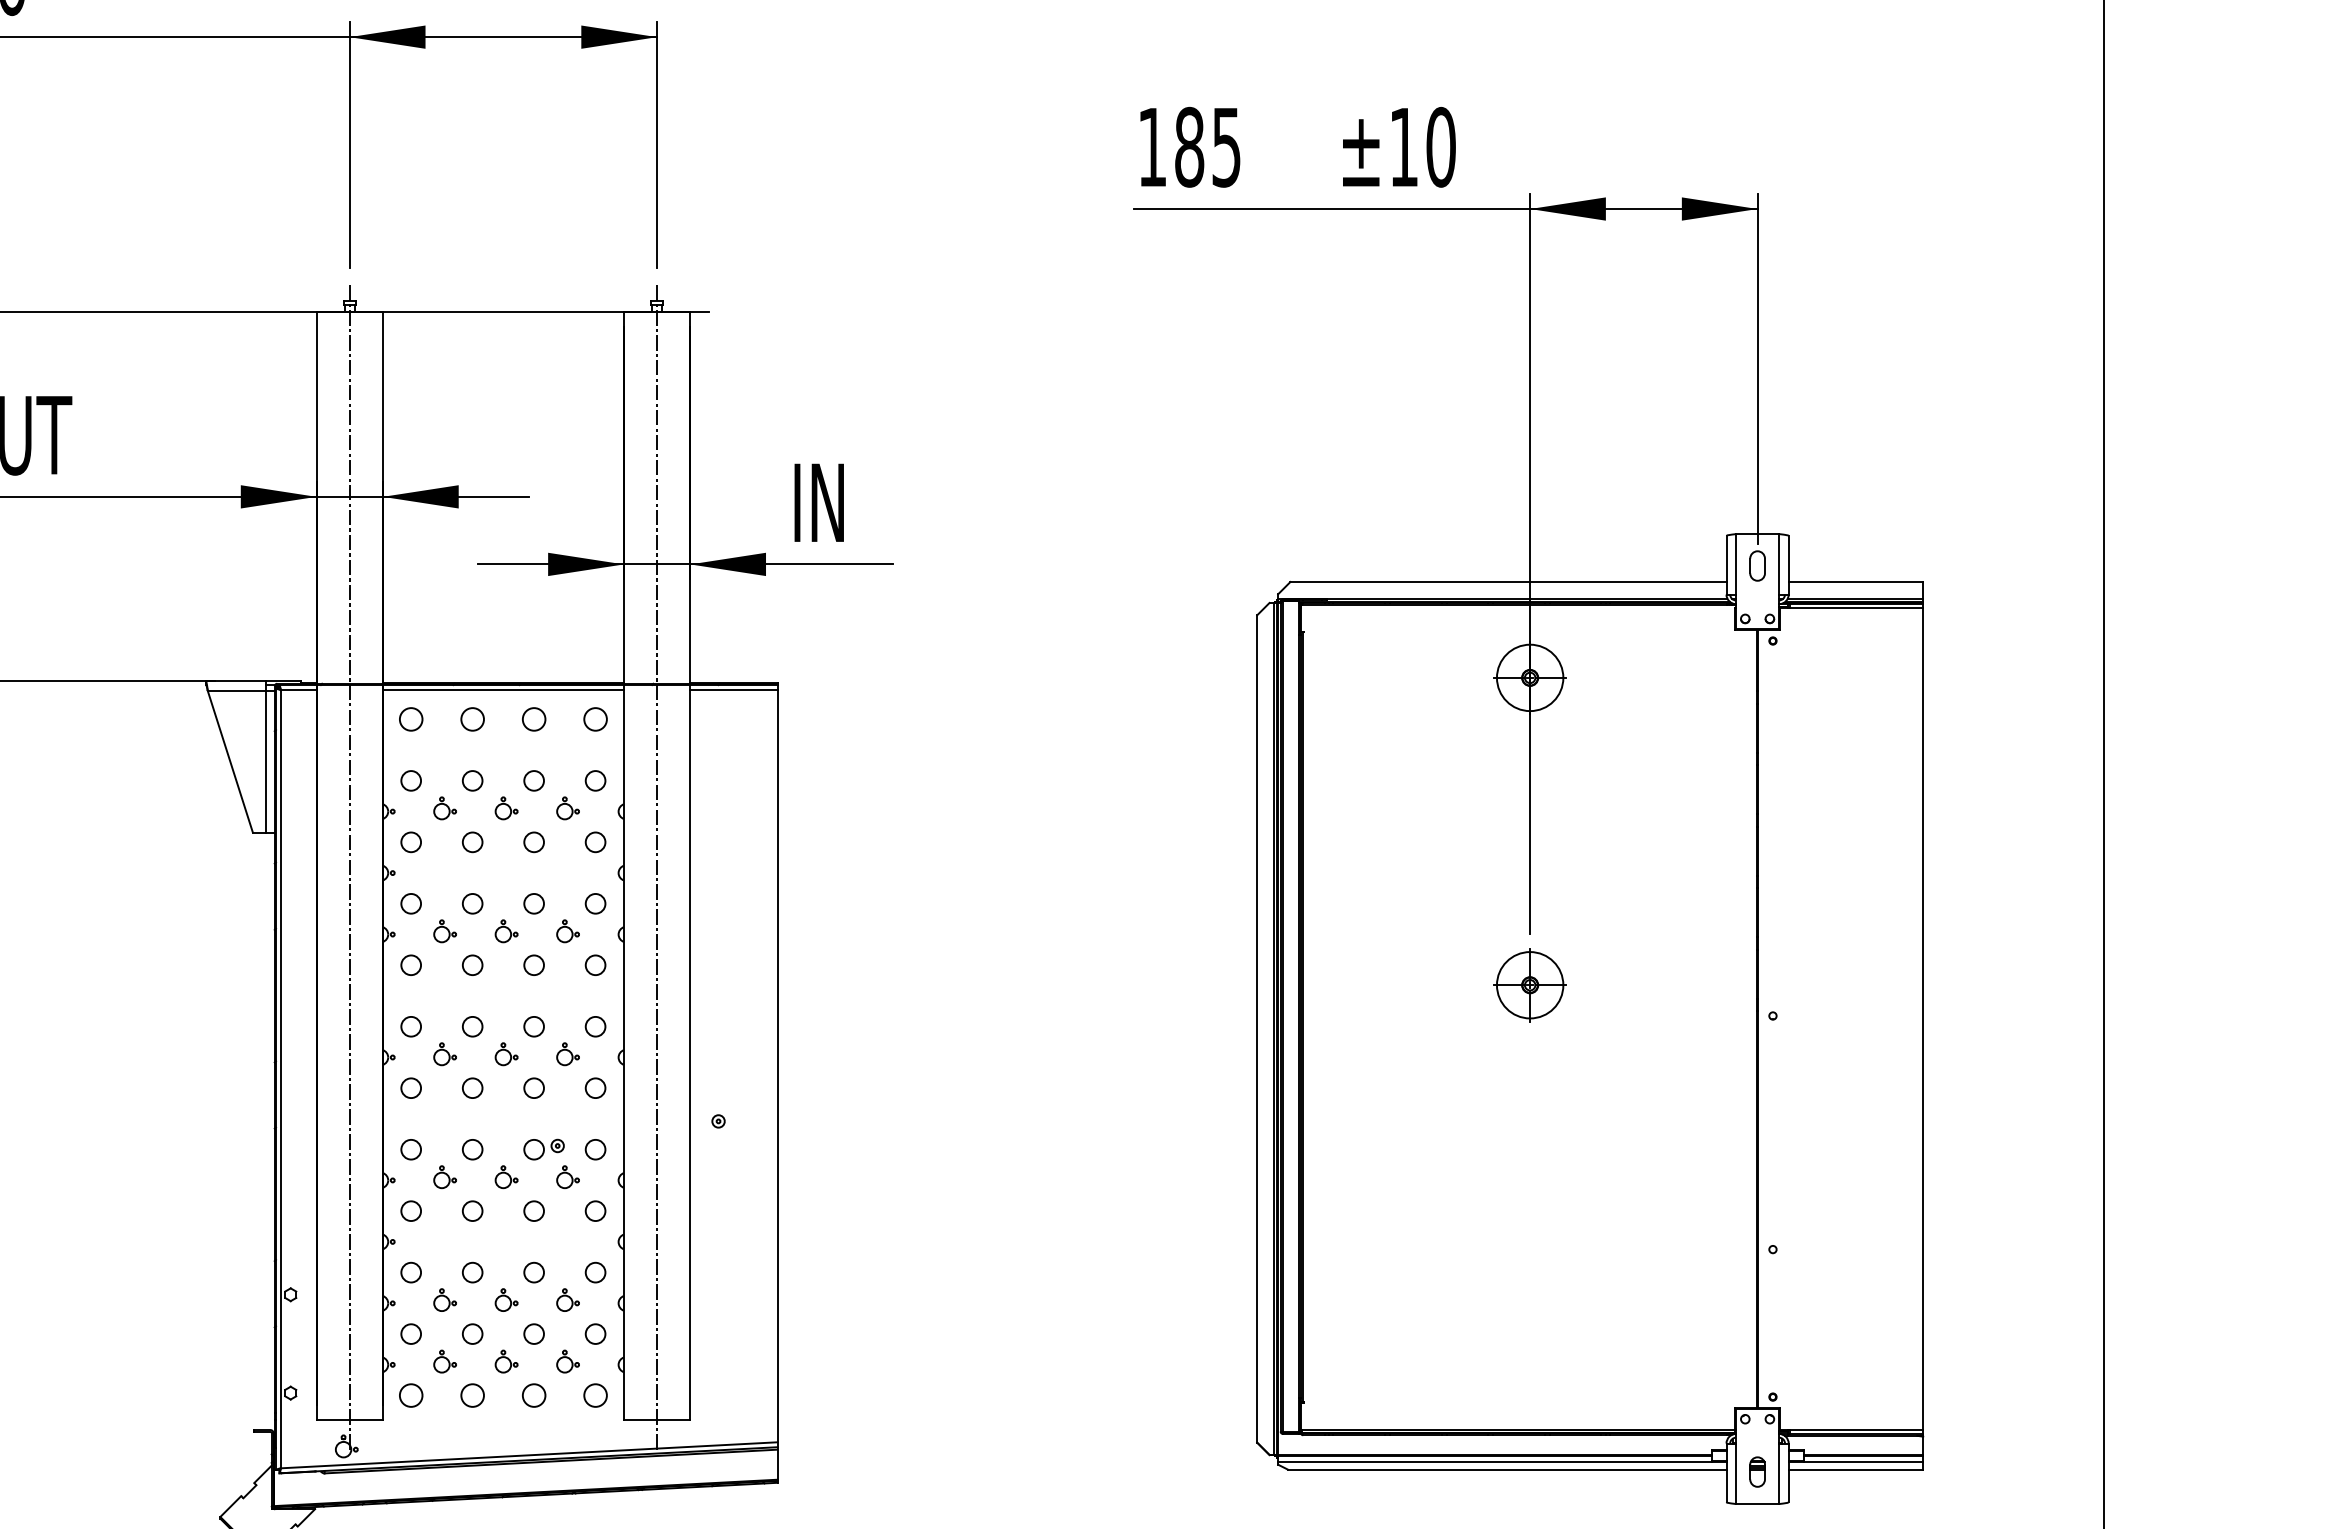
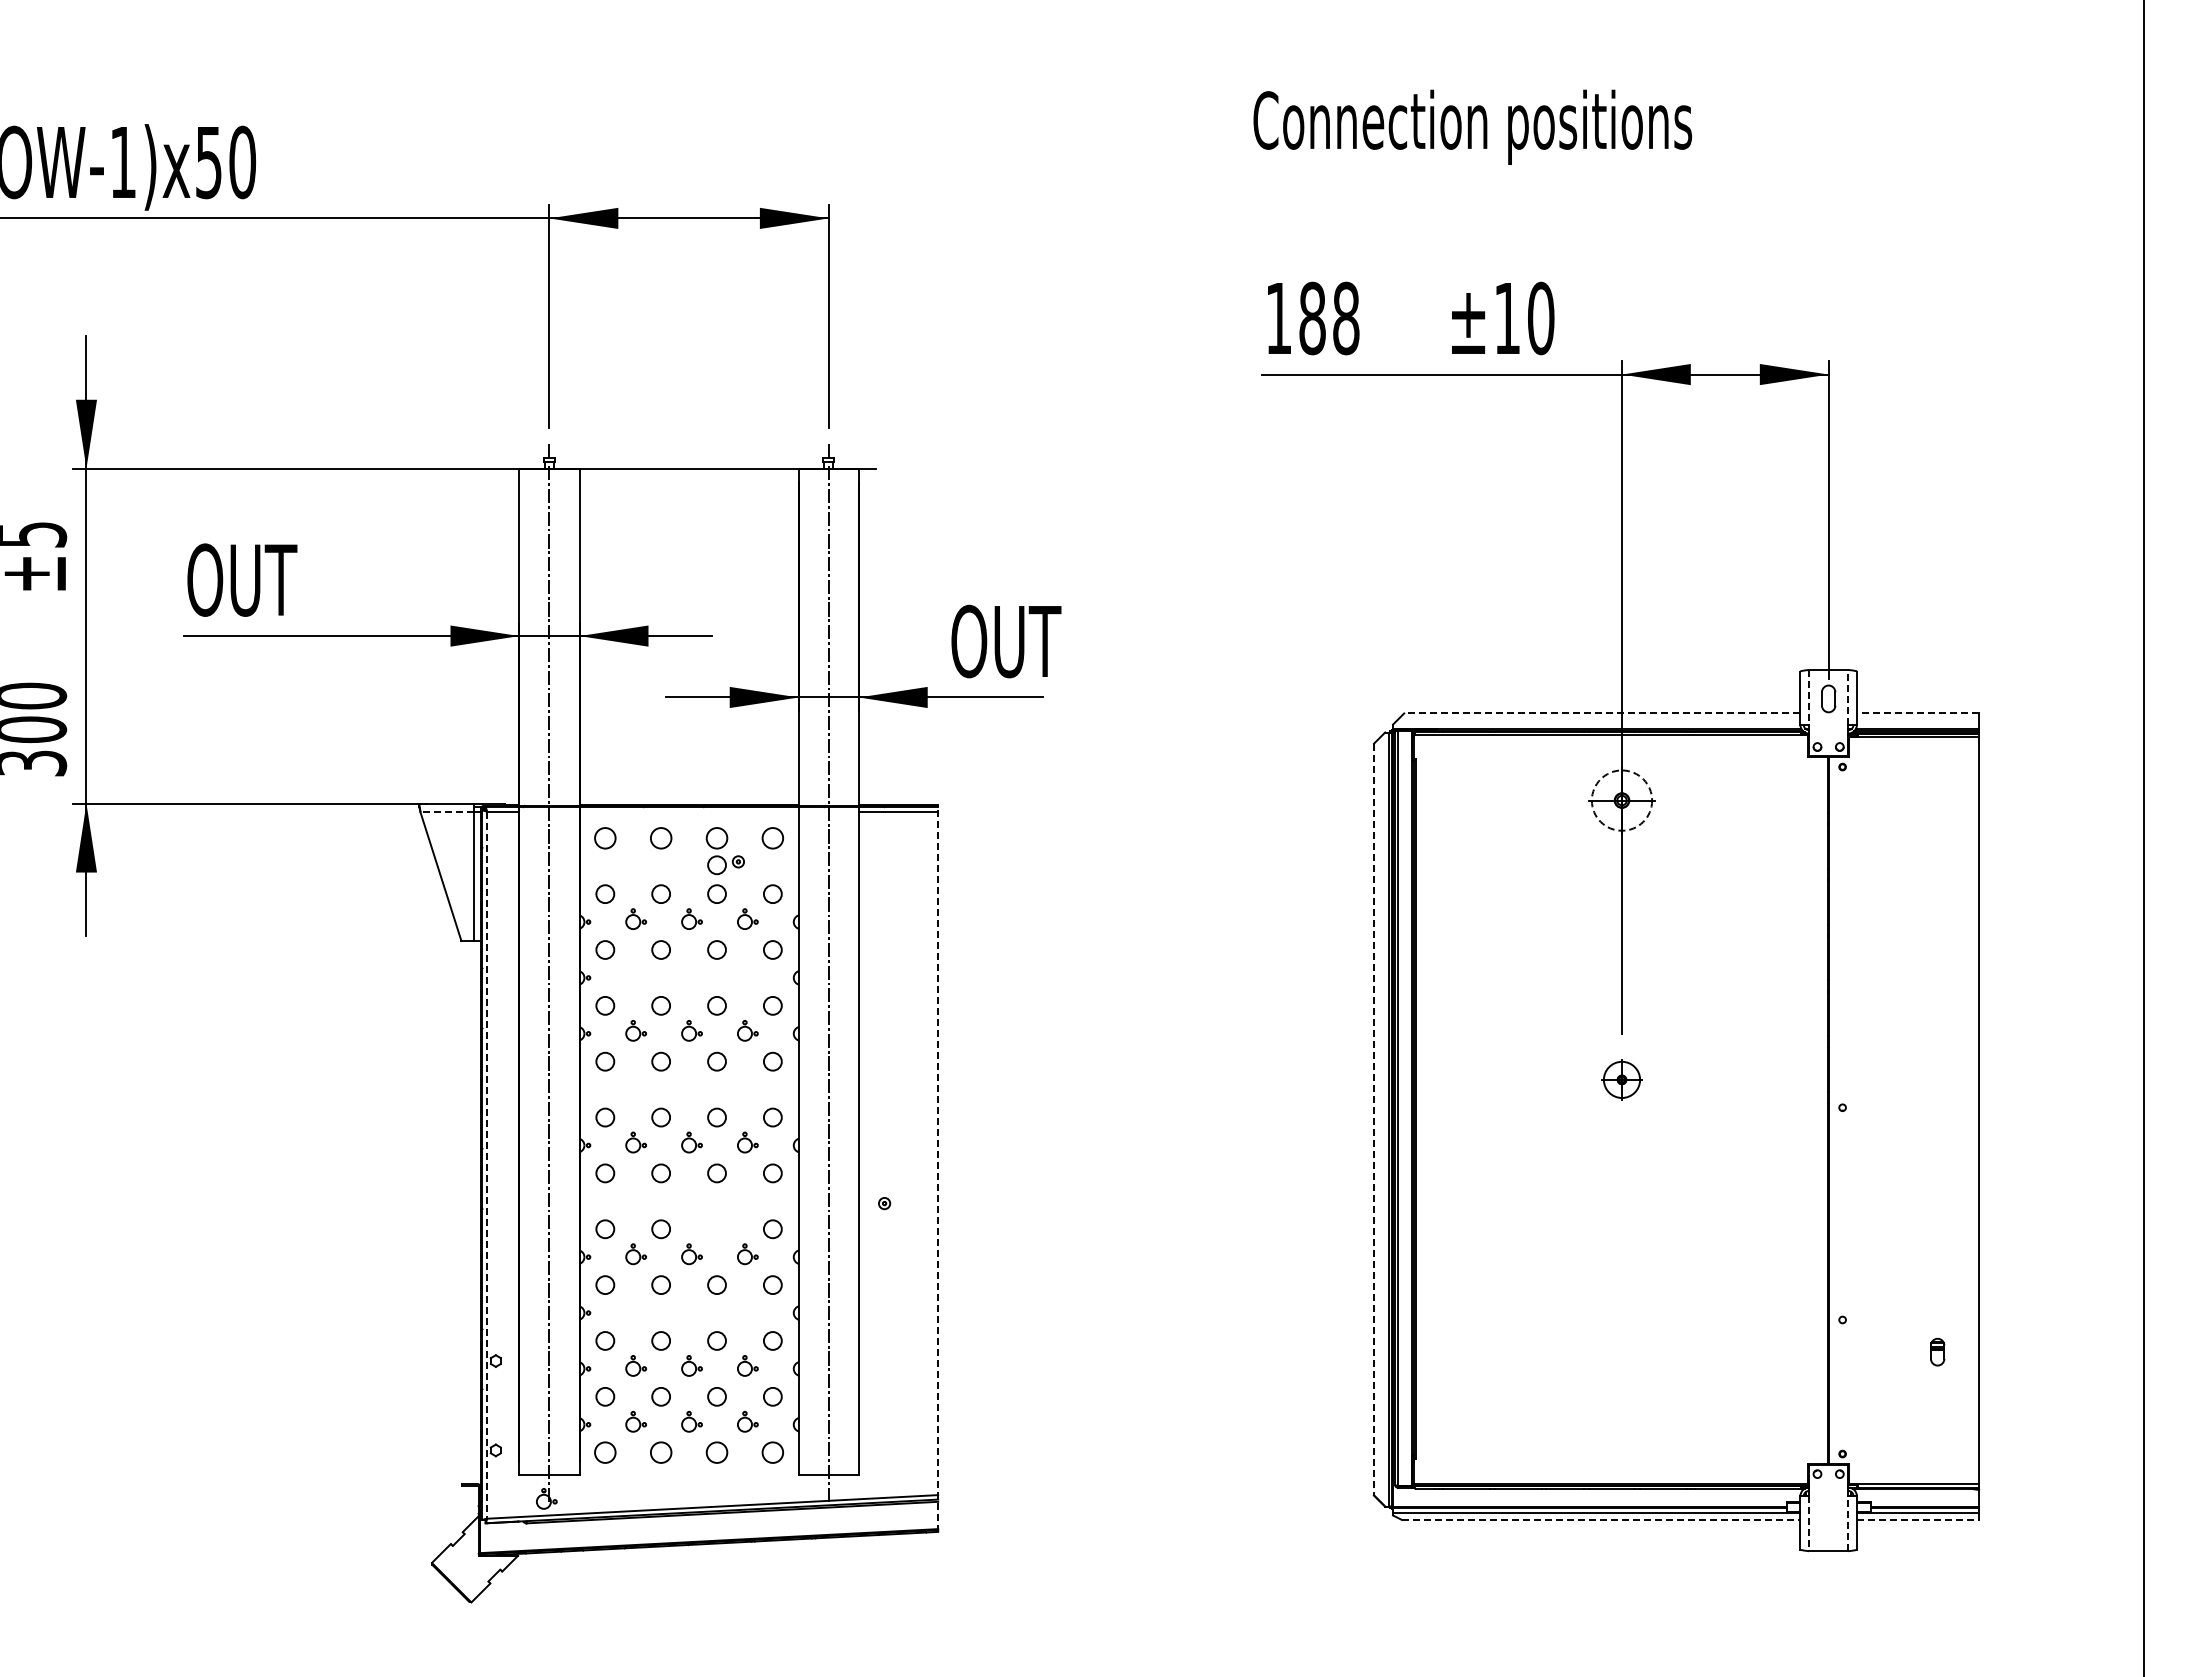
text: (1226, 147) -> (1346, 318), 185 -> 188
text: (852, 502) -> (1006, 641), IN -> OUT
line: (1779, 563) -> (1848, 696), solid -> dashed
line: (1736, 564) -> (1809, 697), solid -> dashed
line: (1507, 582) -> (1601, 713), solid -> dashed
line: (1855, 582) -> (1917, 713), solid -> dashed
circle: (1529, 677) -> (1621, 800), solid -> dashed
line: (502, 689) -> (688, 811), removed
line: (237, 691) -> (447, 812), solid -> dashed
part: (1529, 984) -> (1621, 1079), size x0.6
line: (1257, 1028) -> (1374, 1119), solid -> dashed
line: (280, 1079) -> (486, 1165), solid -> dashed
line: (777, 1082) -> (938, 1168), solid -> dashed
part: (543, 1149) -> (725, 865), moved
line: (1507, 1469) -> (1601, 1519), solid -> dashed
line: (1856, 1469) -> (1918, 1519), solid -> dashed
part: (1757, 1471) -> (1937, 1351), moved
line: (1779, 1473) -> (1848, 1523), solid -> dashed
line: (1736, 1474) -> (1809, 1524), solid -> dashed

